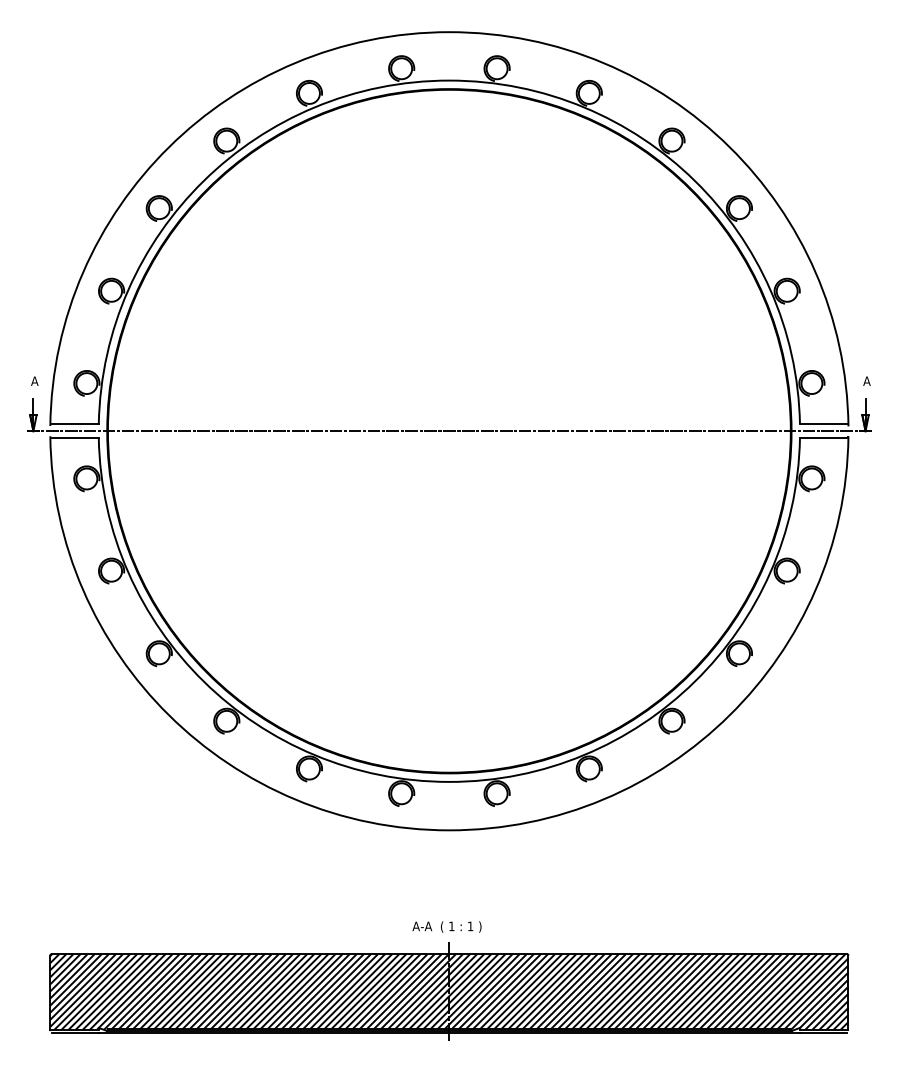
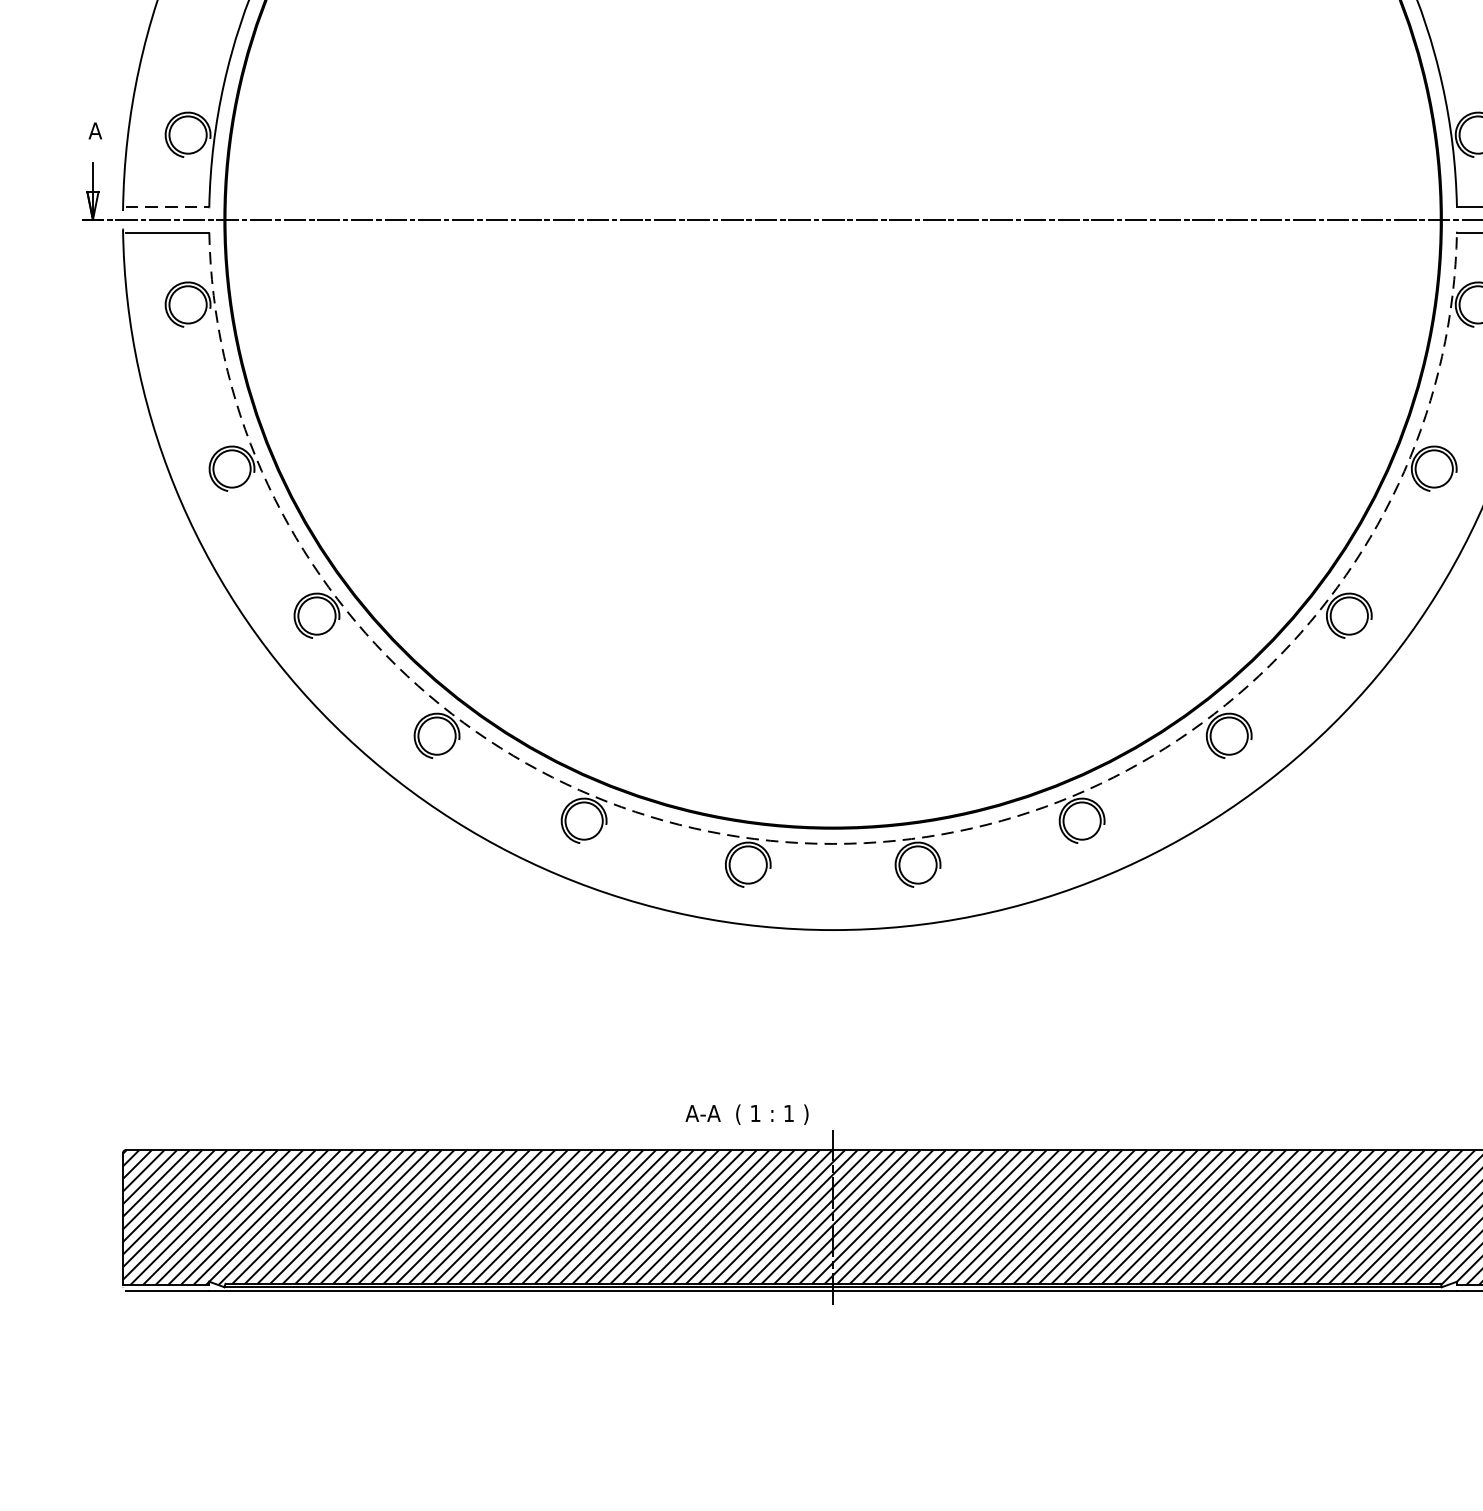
line: (75, 424) -> (167, 207), solid -> dashed
arc: (449, 781) -> (833, 843), solid -> dashed
text: (446, 926) -> (746, 1113), moved

